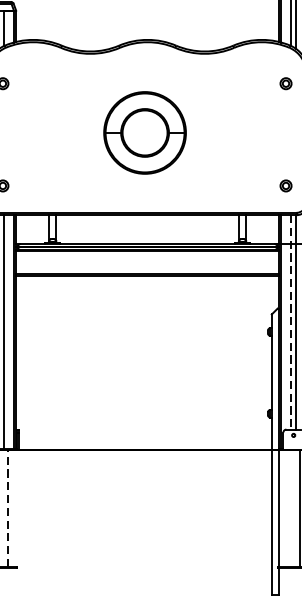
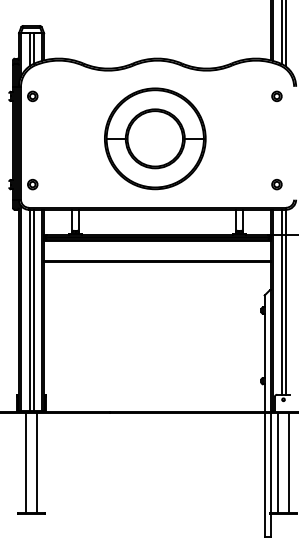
part: (145, 132) -> (155, 138), size x1.43
line: (291, 322) -> (281, 302), dashed -> solid
line: (7, 508) -> (36, 462), dashed -> solid
line: (287, 508) -> (278, 462), added

